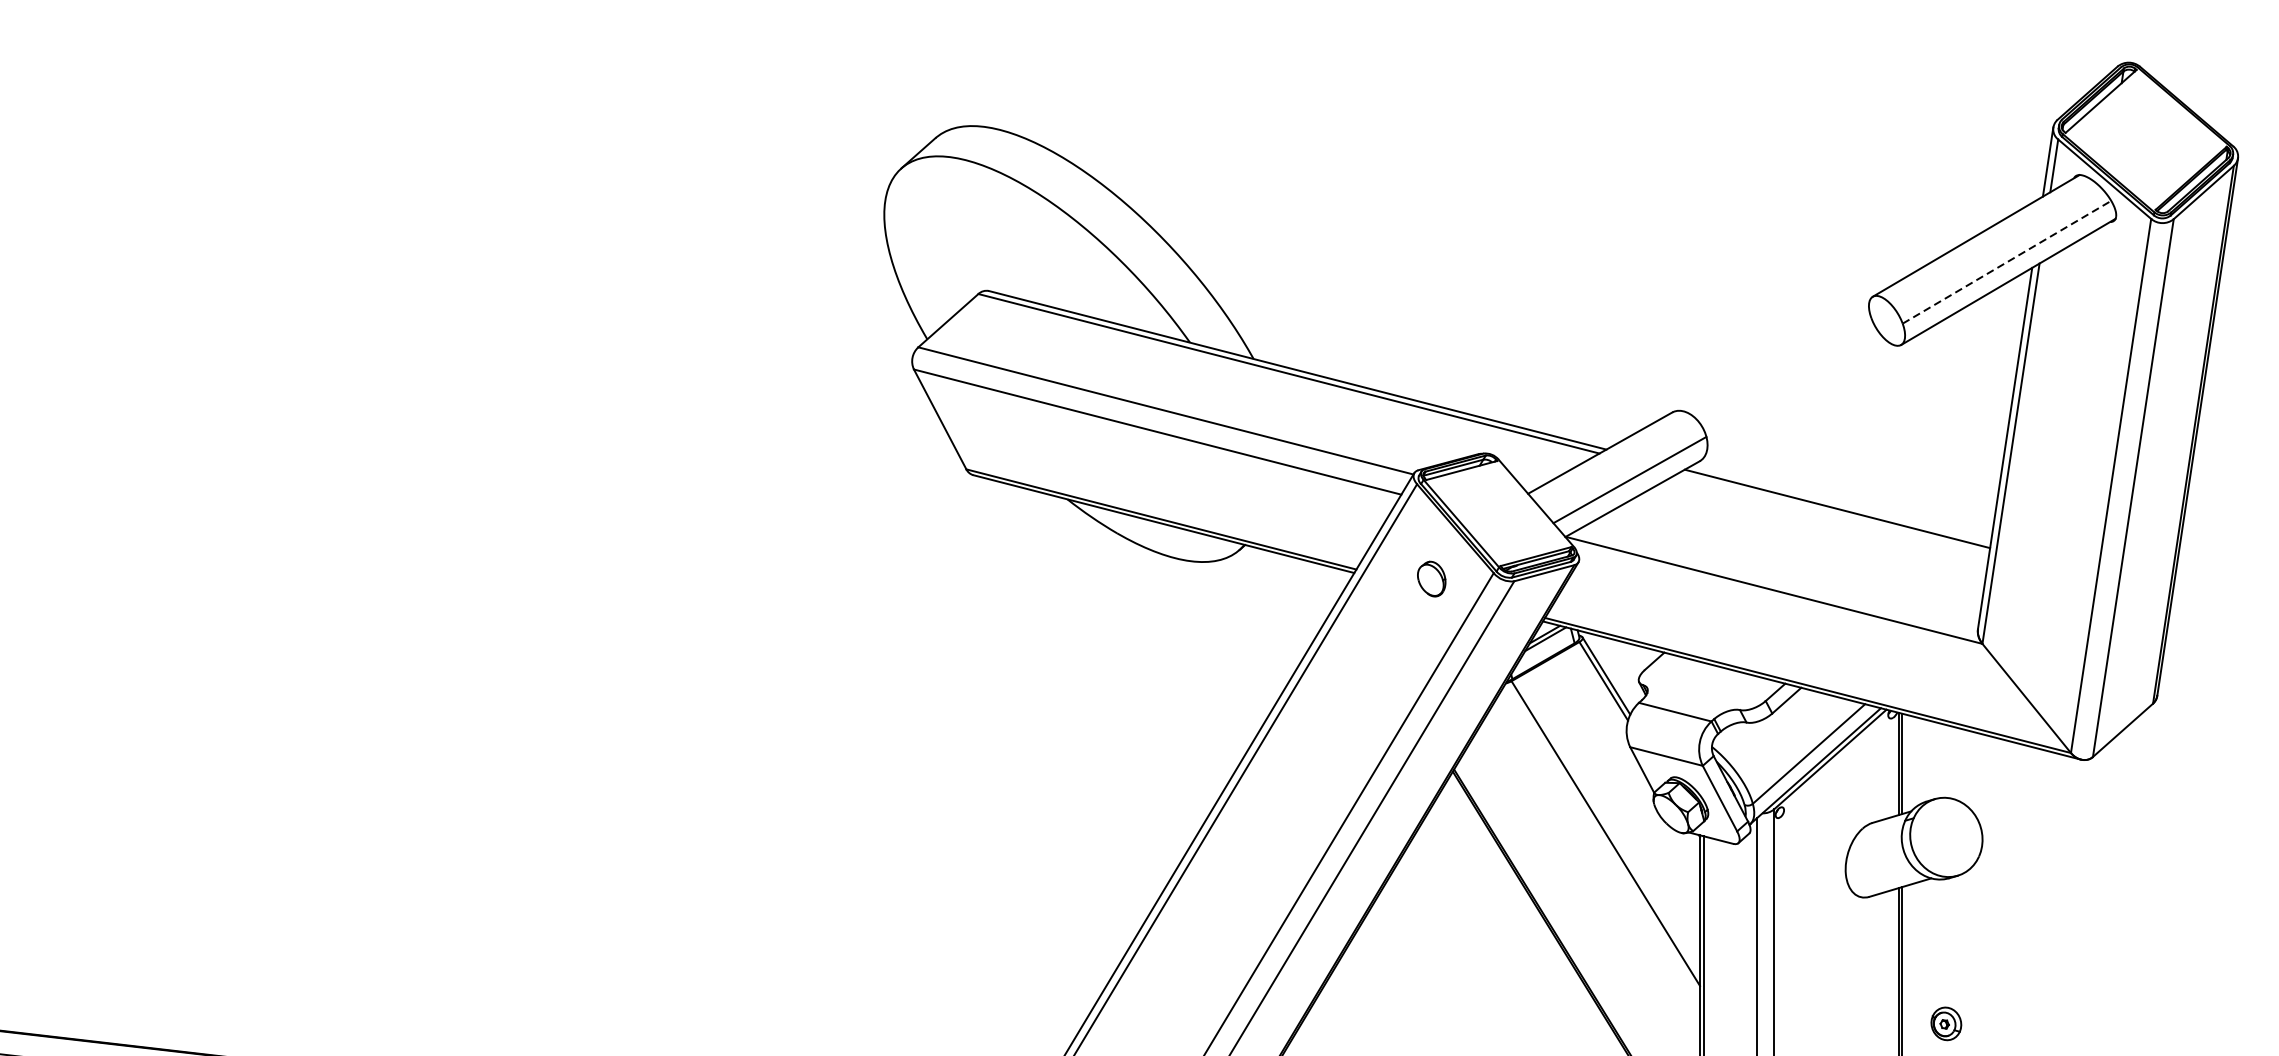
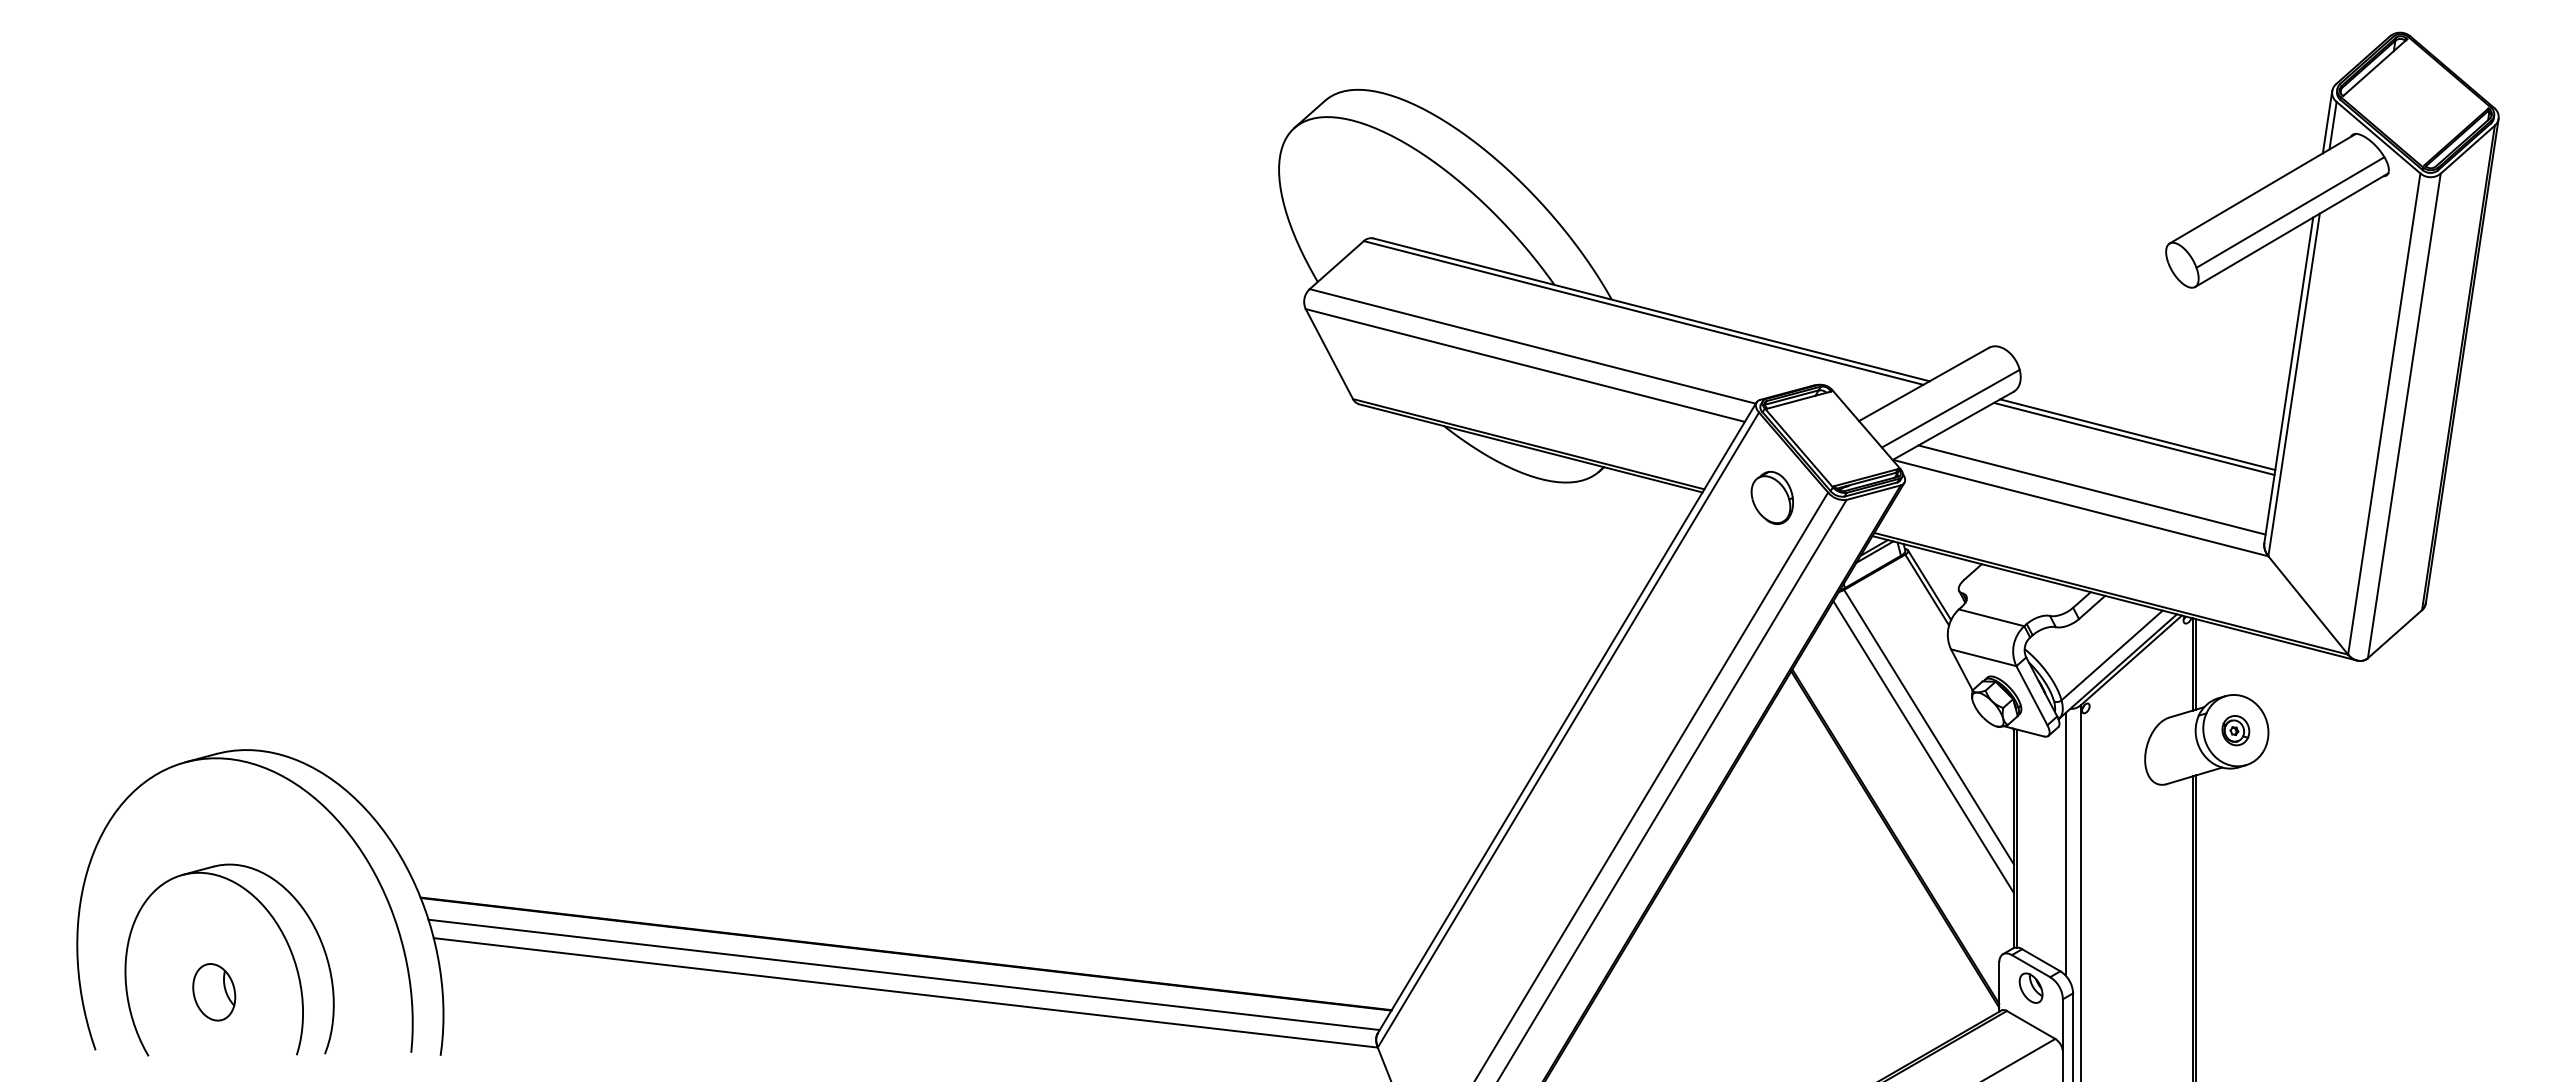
line: (2007, 262) -> (2290, 212), dashed -> solid
line: (1832, 513) -> (2133, 438), added
line: (1786, 569) -> (2091, 489), added
part: (1430, 578) -> (1771, 497), size x1.67
line: (1599, 856) -> (1923, 747), added
part: (1945, 1023) -> (2235, 730), moved

